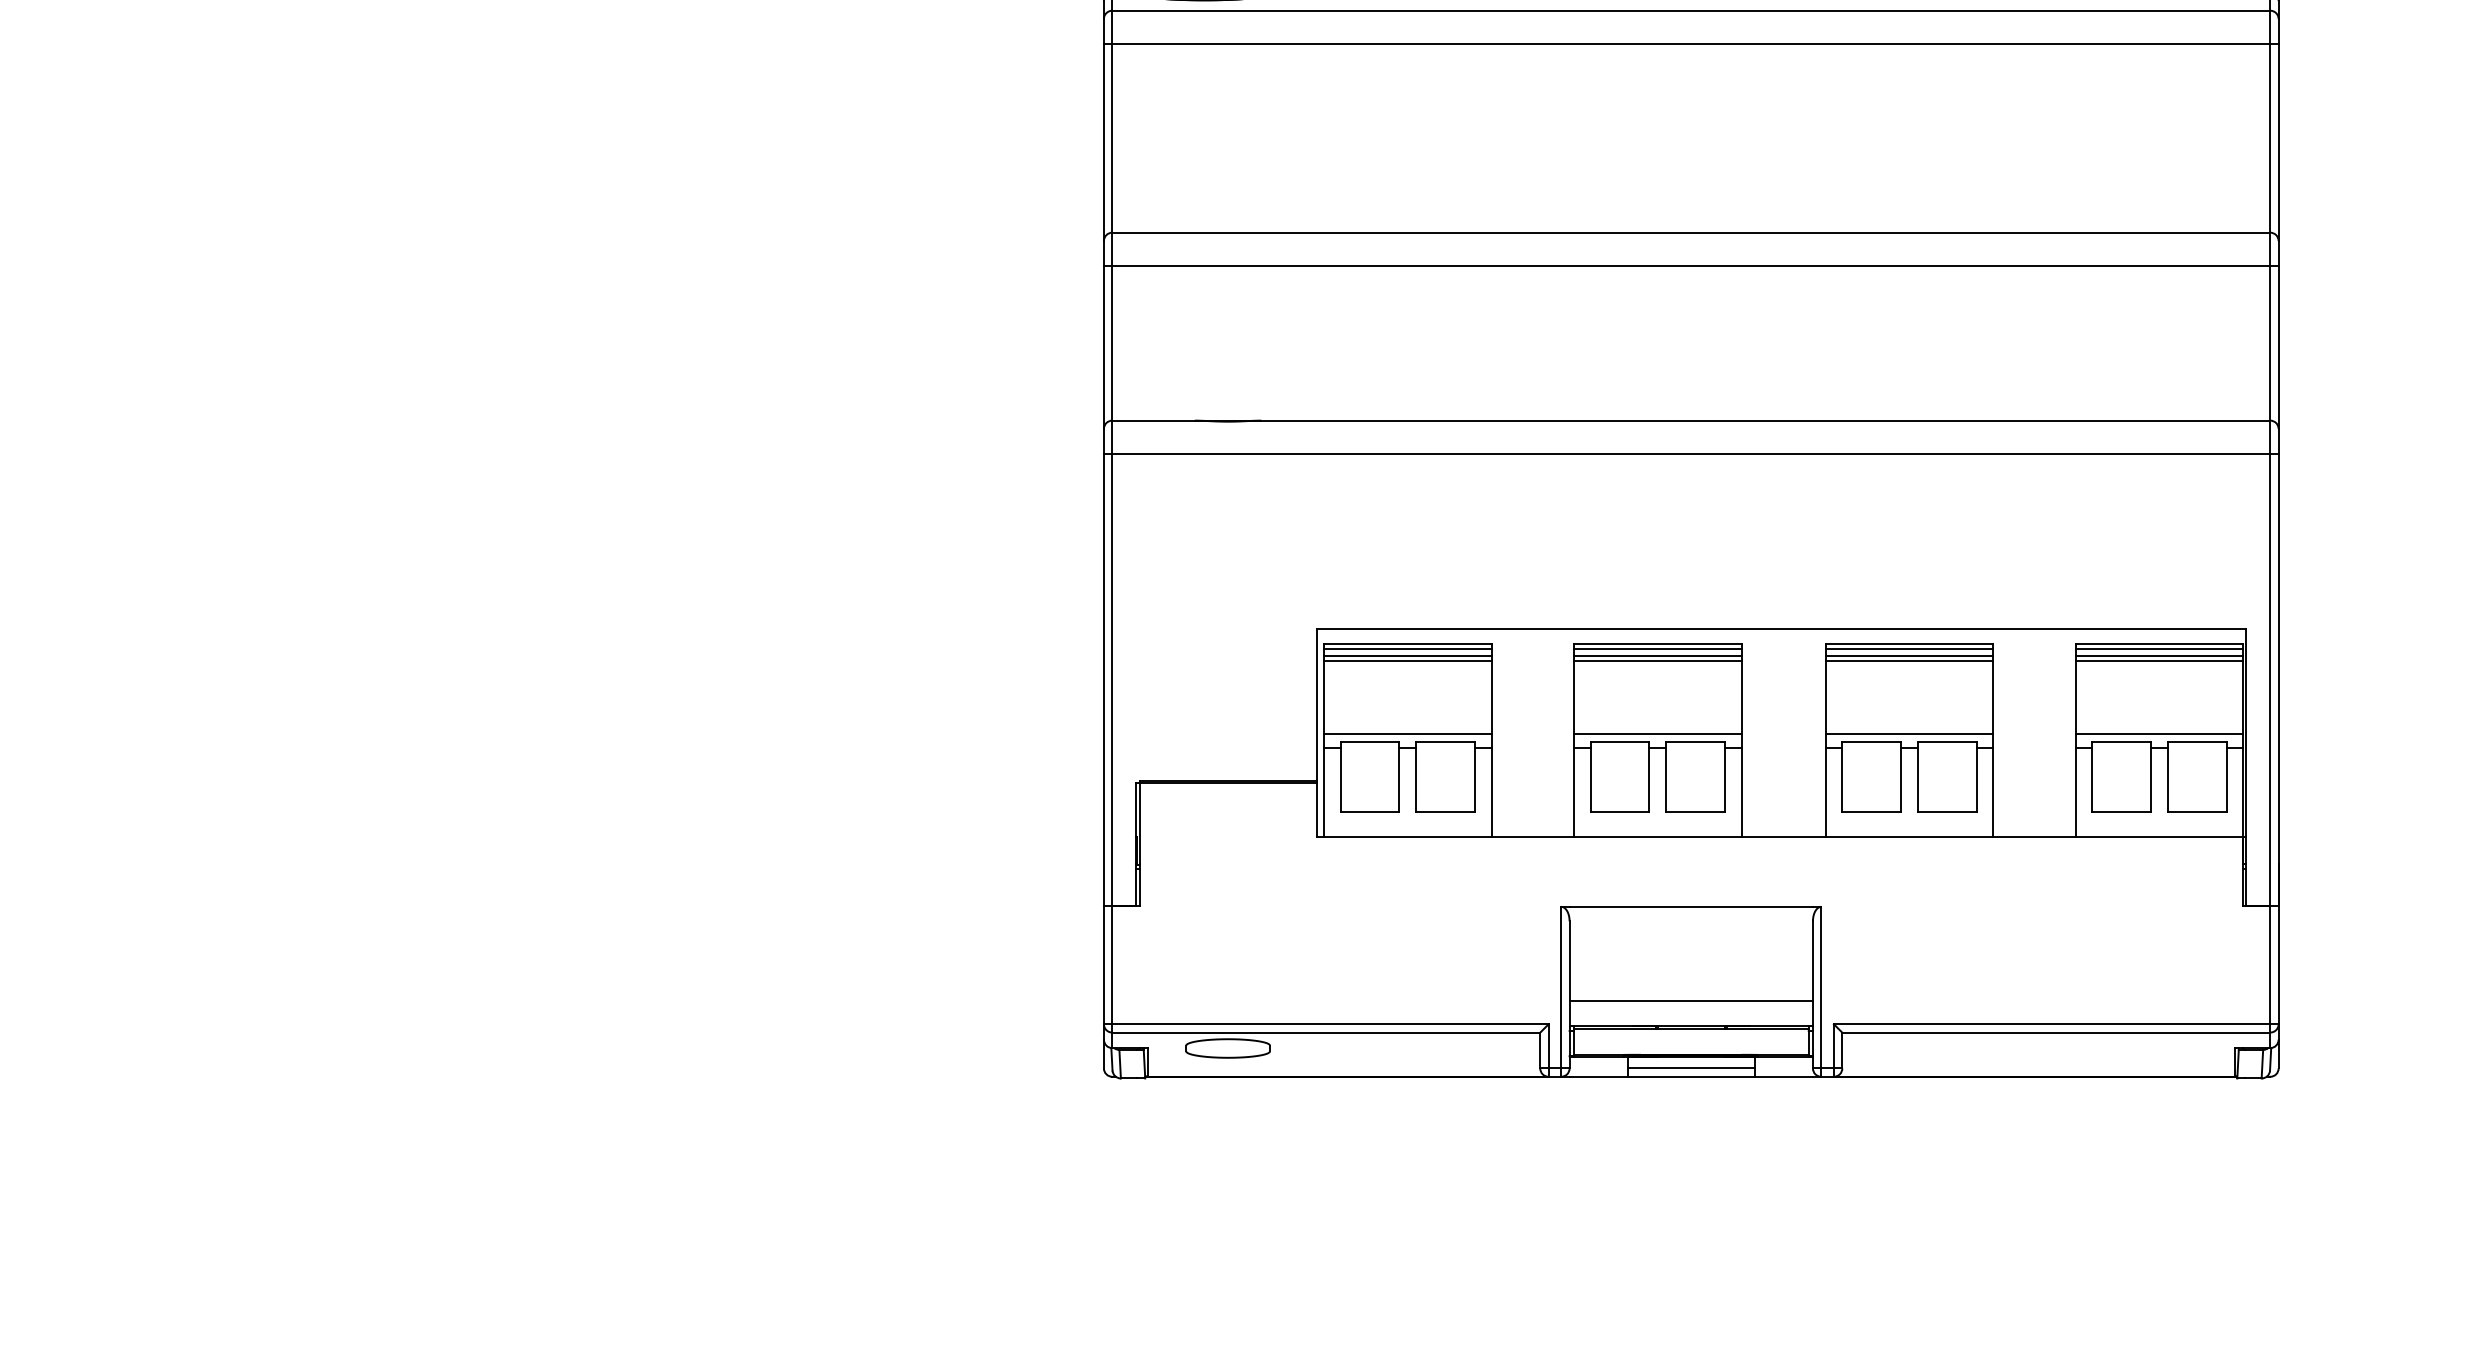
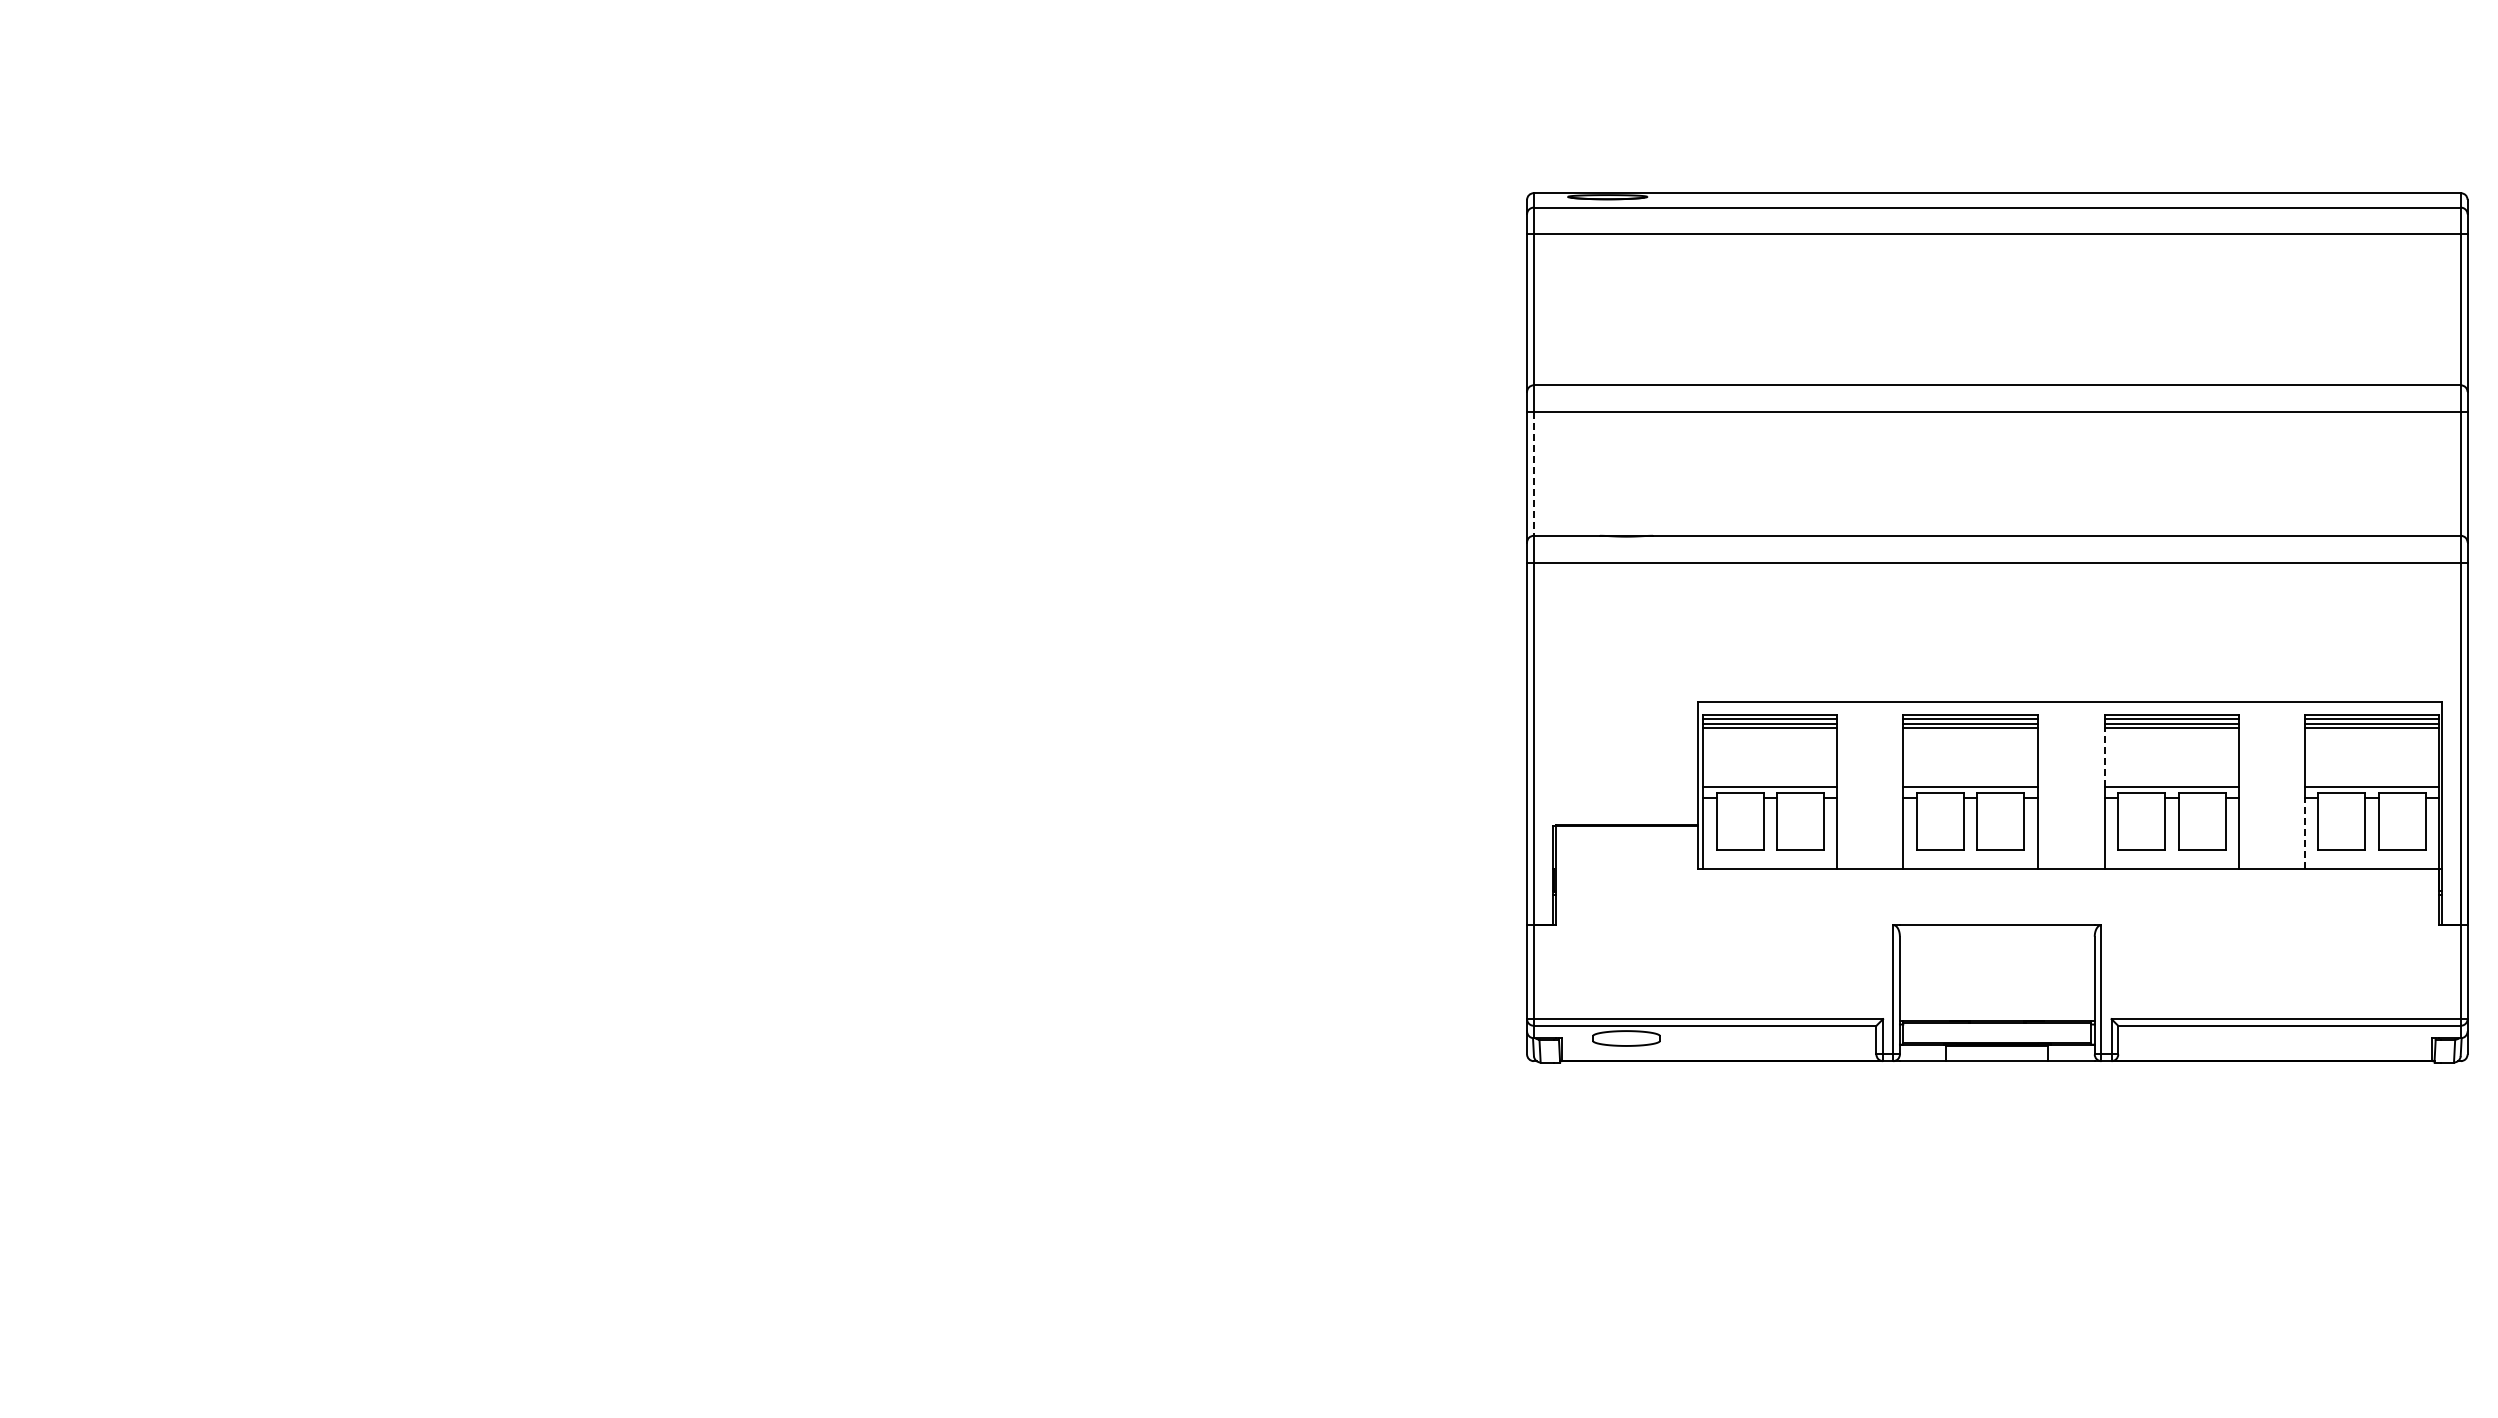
line: (1111, 344) -> (1533, 474), solid -> dashed
line: (1825, 697) -> (2104, 757), solid -> dashed
line: (2076, 792) -> (2305, 833), solid -> dashed
line: (1690, 1001) -> (1996, 1000), removed
line: (1691, 1068) -> (1997, 1054), removed

